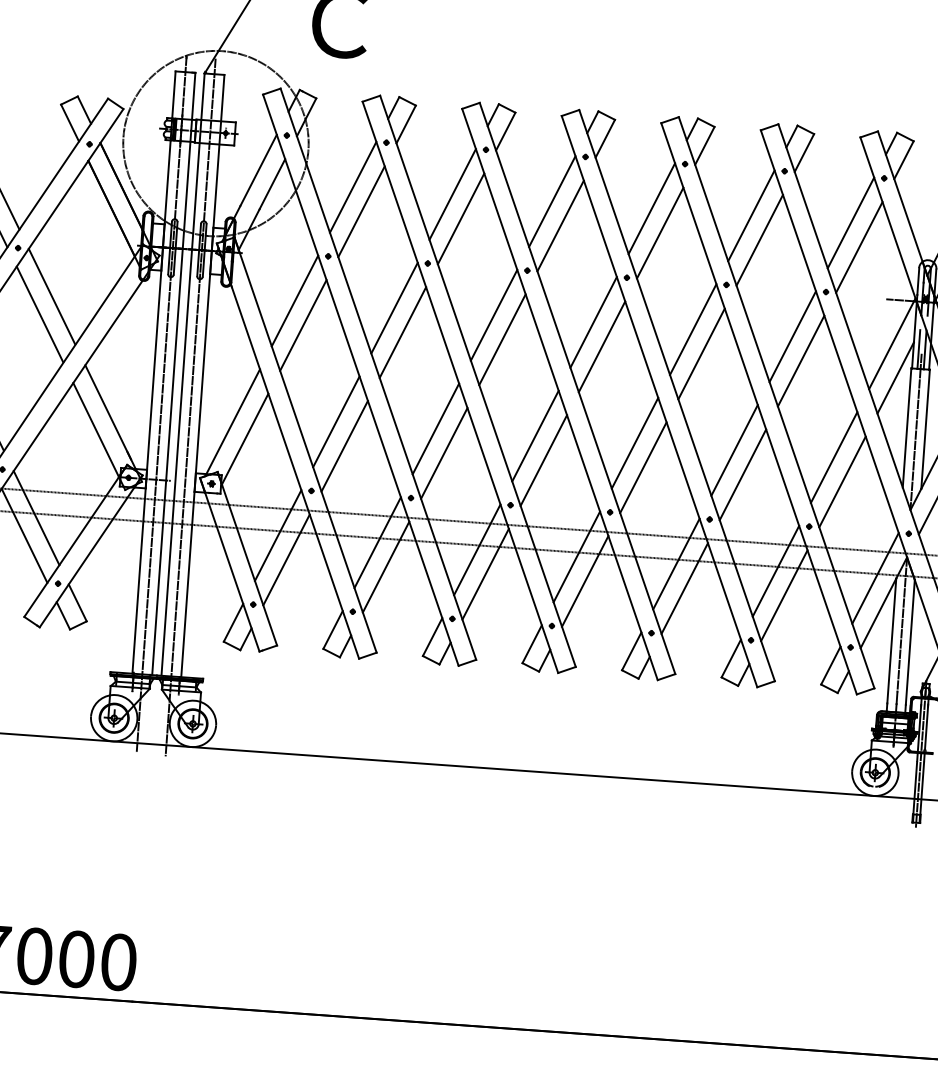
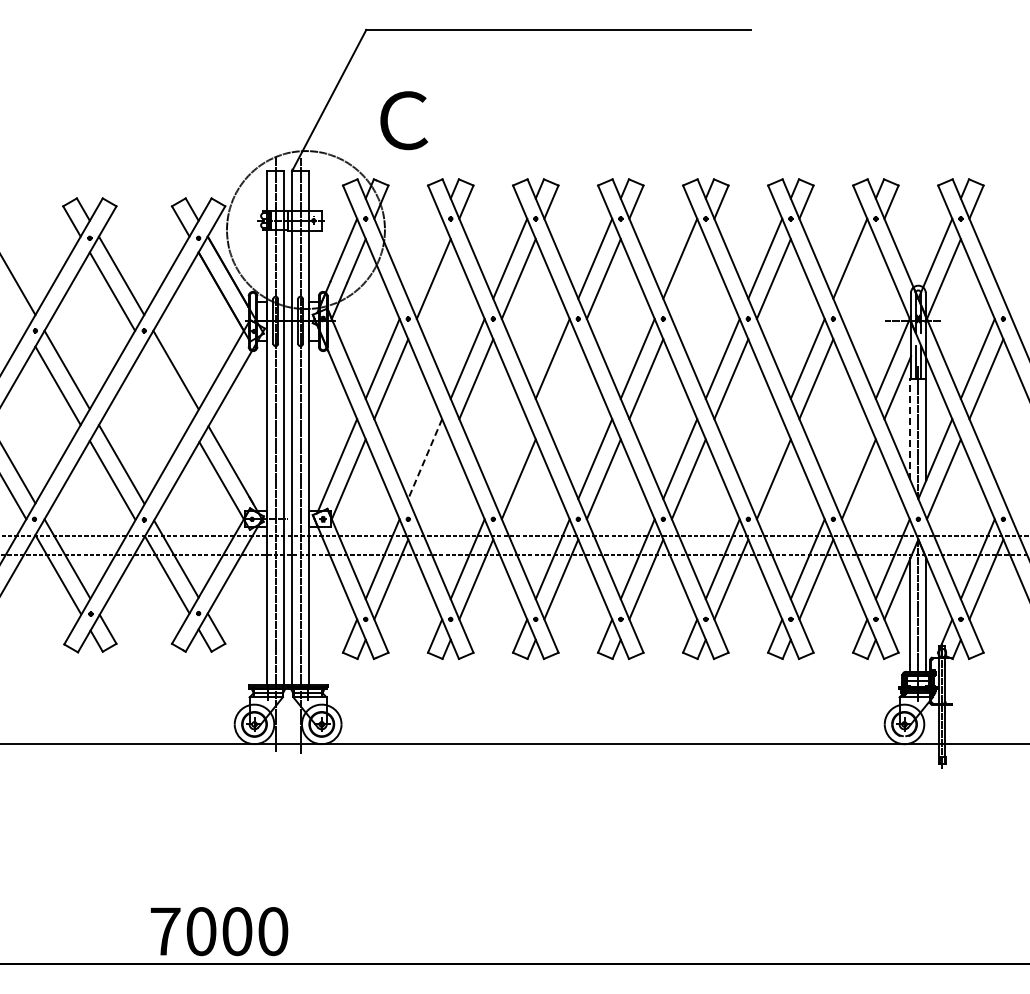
line: (353, 186) -> (425, 258), removed
line: (659, 233) -> (688, 279), removed
line: (858, 247) -> (858, 279), removed
line: (39, 313) -> (166, 385), removed
line: (502, 340) -> (561, 379), removed
line: (336, 422) -> (425, 459), solid -> dashed
line: (907, 427) -> (910, 429), solid -> dashed
line: (436, 429) -> (510, 459), removed
line: (344, 446) -> (433, 479), removed
line: (734, 450) -> (765, 459), removed
line: (834, 458) -> (850, 459), removed

